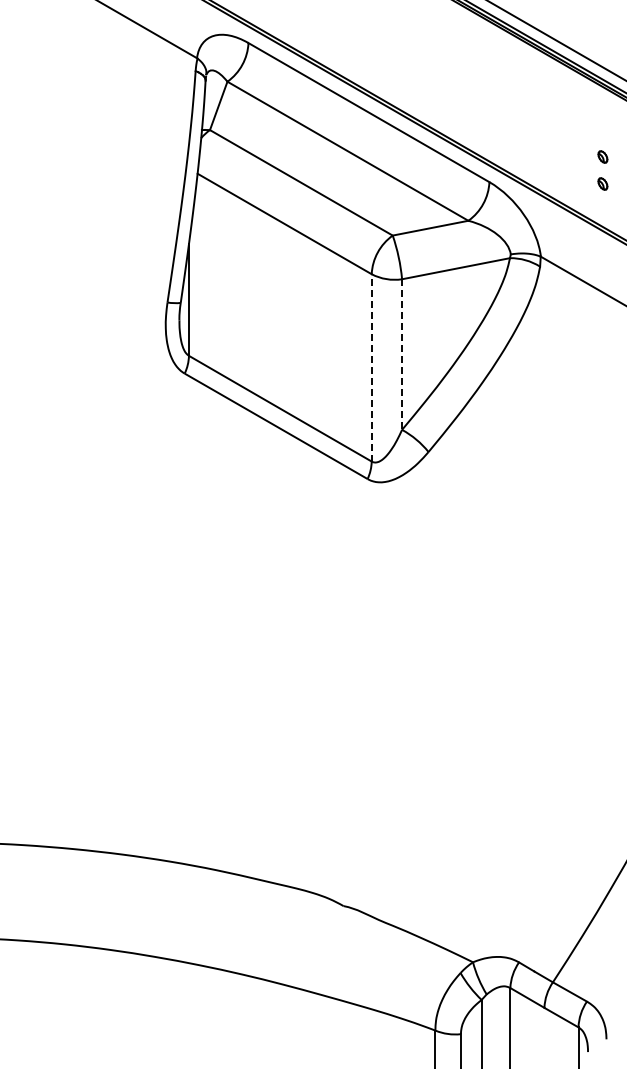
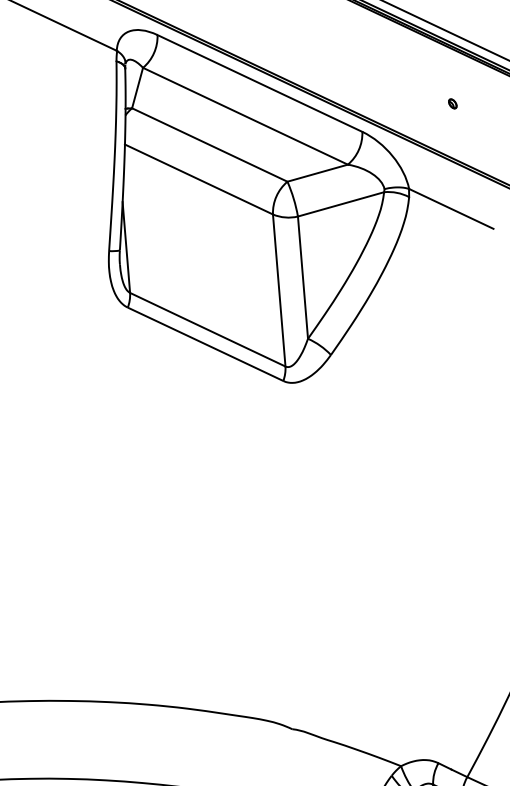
part: (602, 183) -> (454, 125), removed
line: (402, 355) -> (303, 278), dashed -> solid
line: (371, 367) -> (279, 290), dashed -> solid

